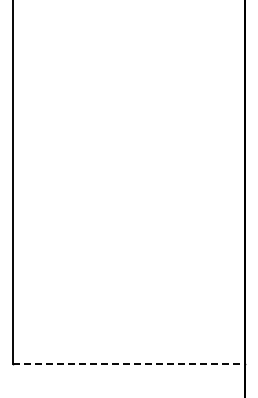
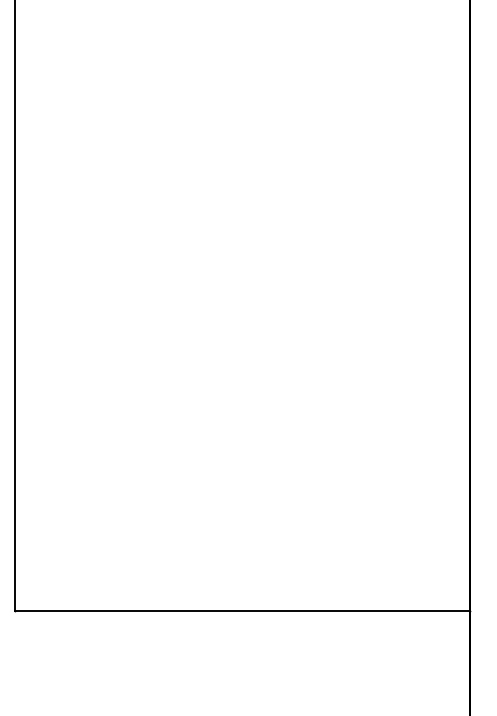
line: (129, 363) -> (243, 611), dashed -> solid

